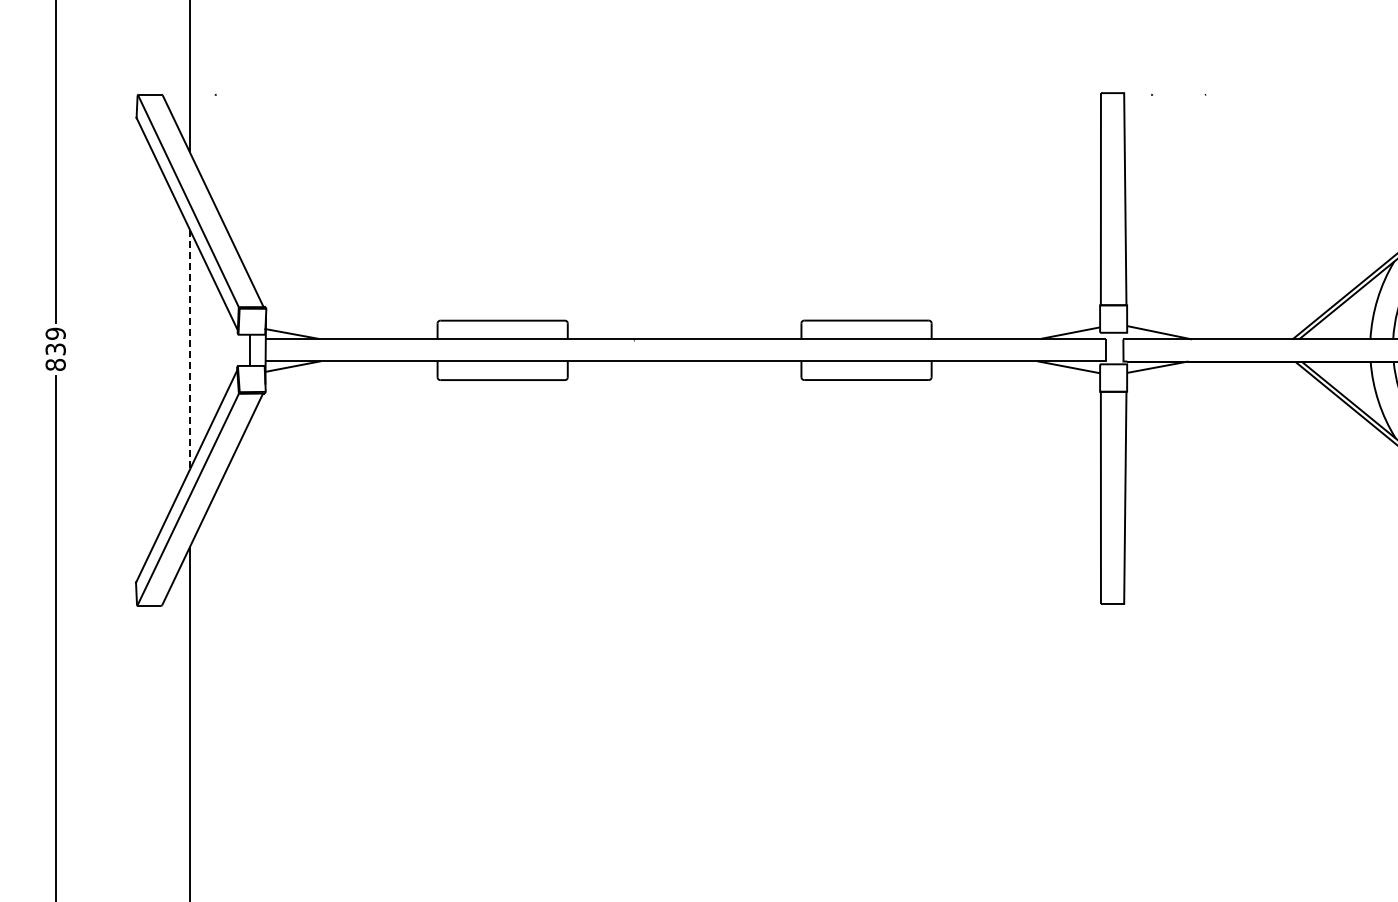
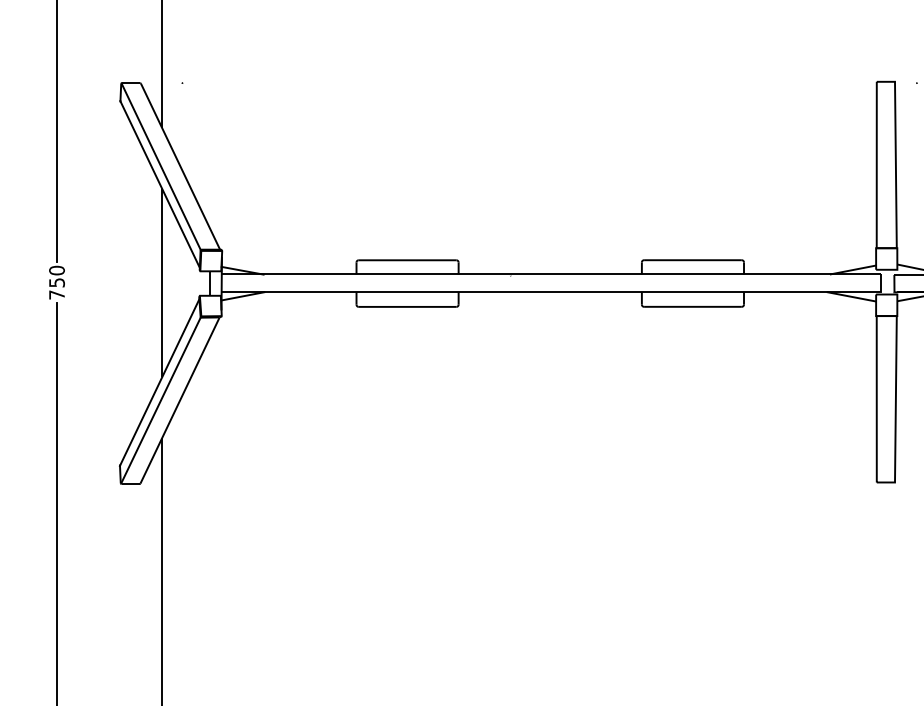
text: (55, 348) -> (56, 282), 839 -> 750
line: (189, 349) -> (161, 282), dashed -> solid

